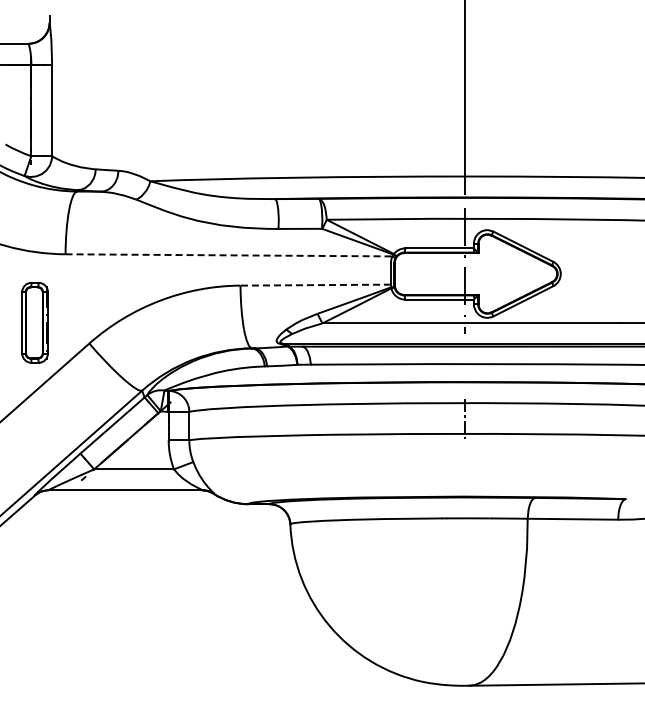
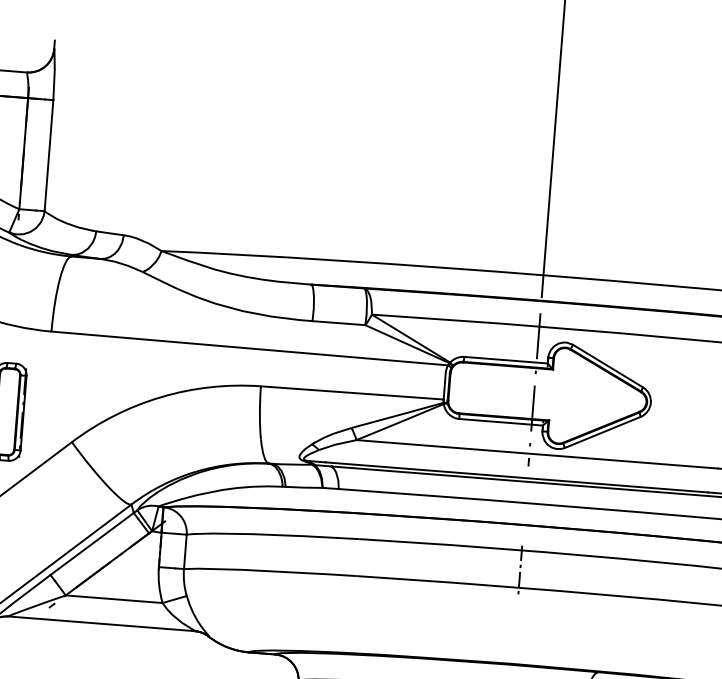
line: (229, 255) -> (250, 348), dashed -> solid
line: (315, 285) -> (351, 393), dashed -> solid

